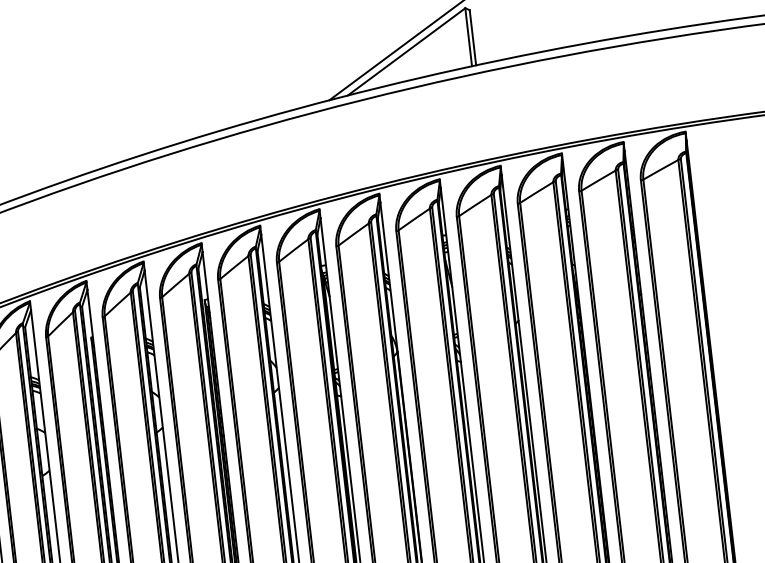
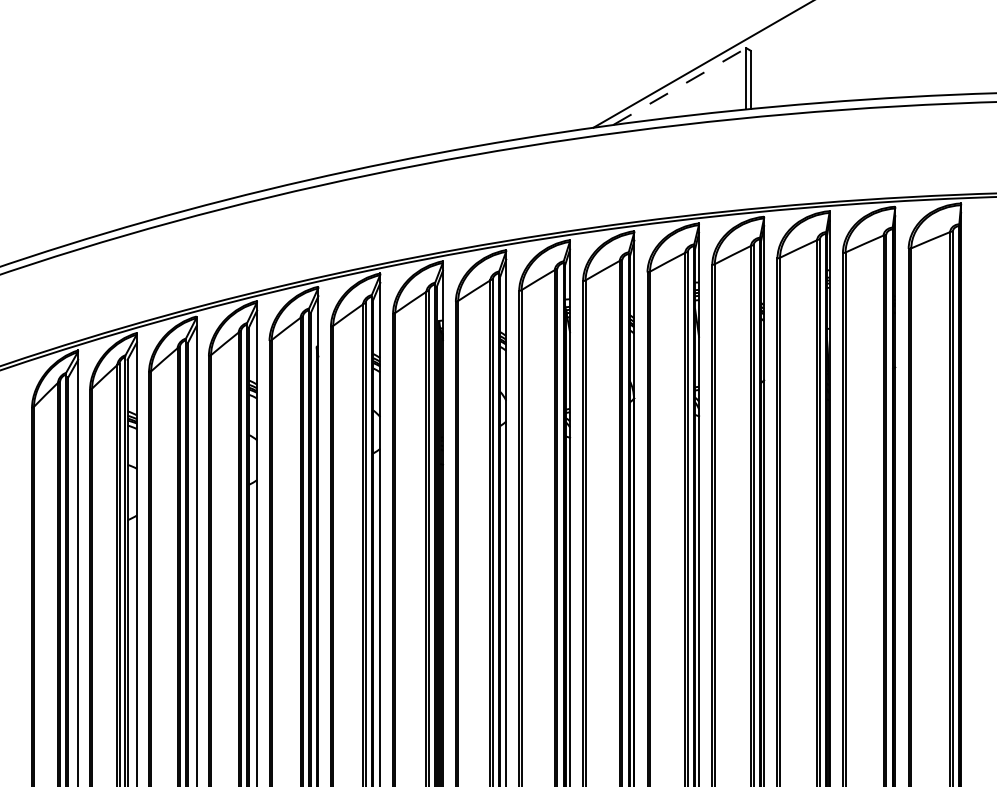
line: (406, 51) -> (679, 86), solid -> dashed

